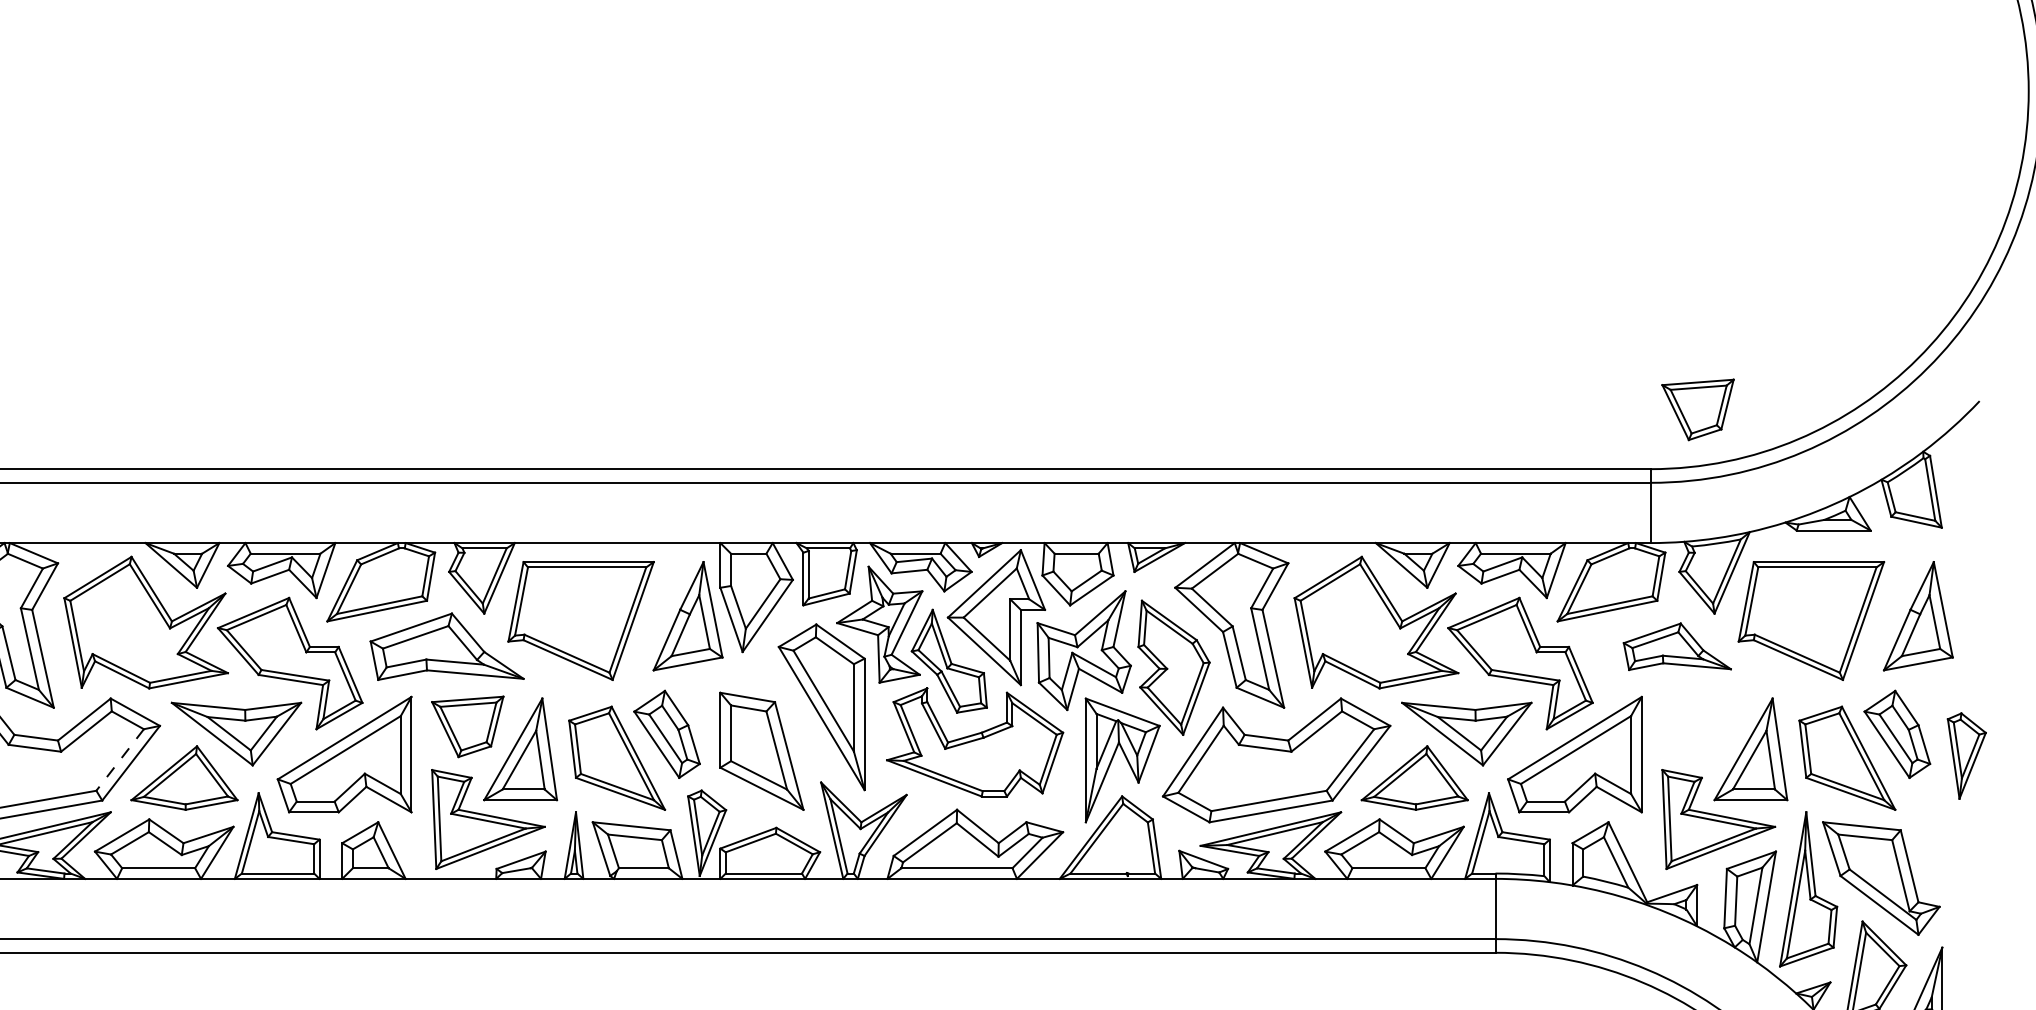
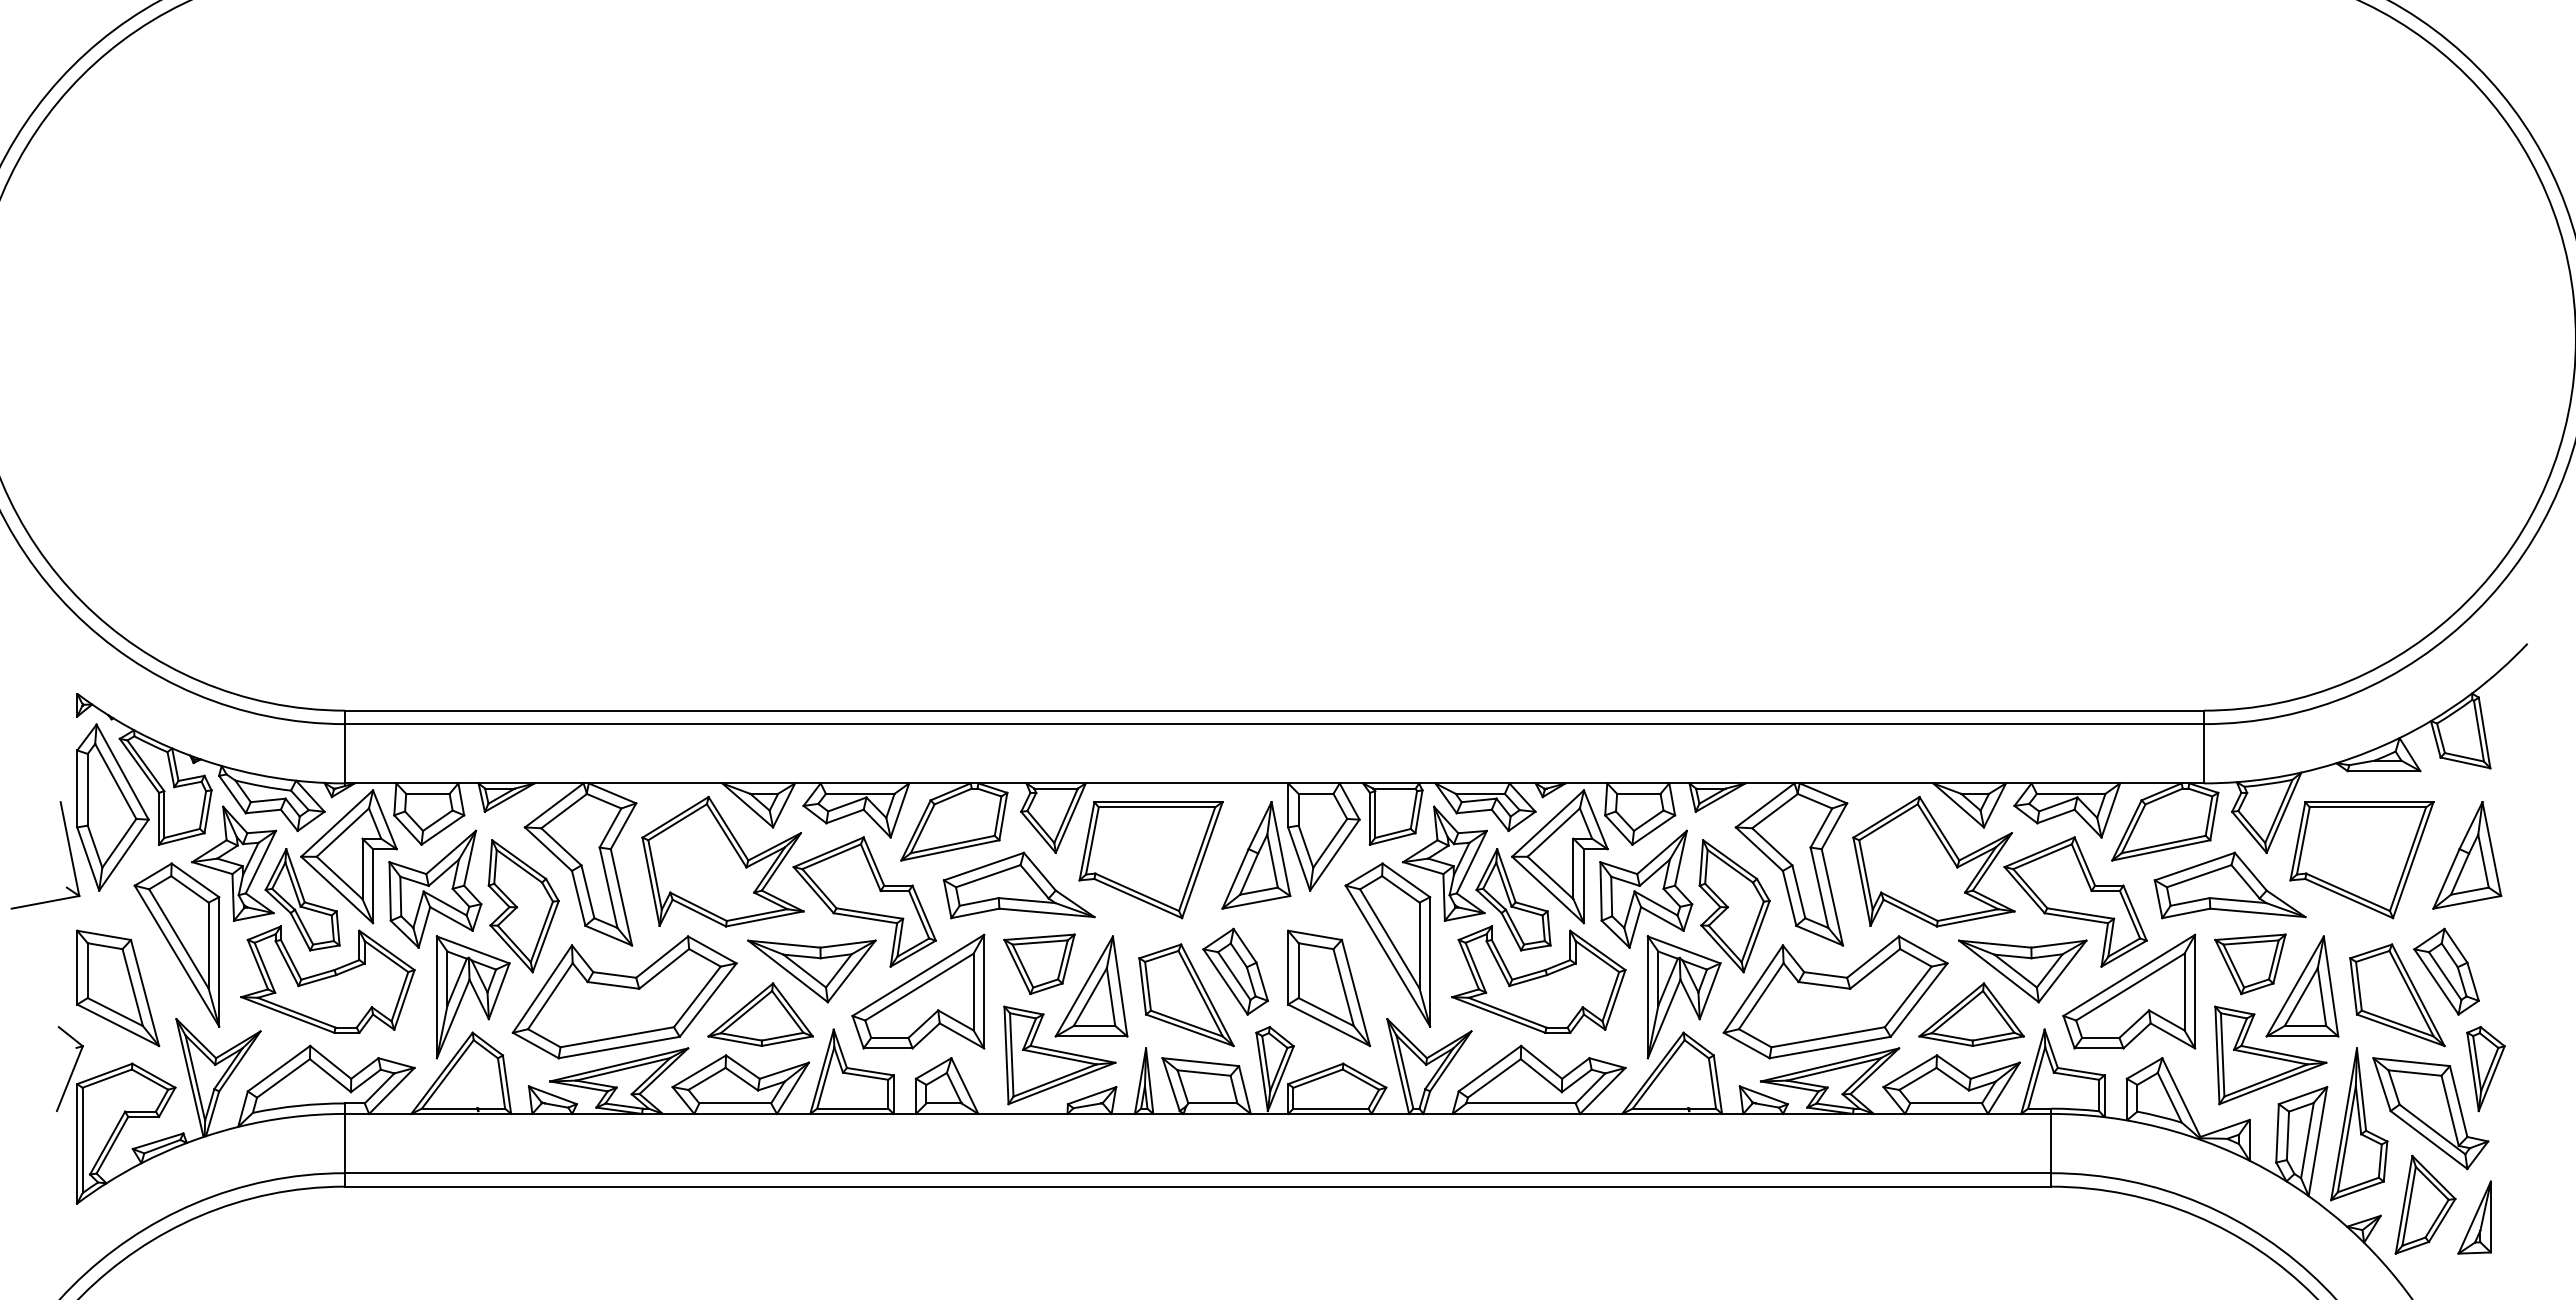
part: (1698, 410) -> (2250, 964), moved
part: (1676, 646) -> (2229, 885), size x1.43
part: (1966, 756) -> (2485, 1069), moved
line: (120, 760) -> (697, 997), dashed -> solid

